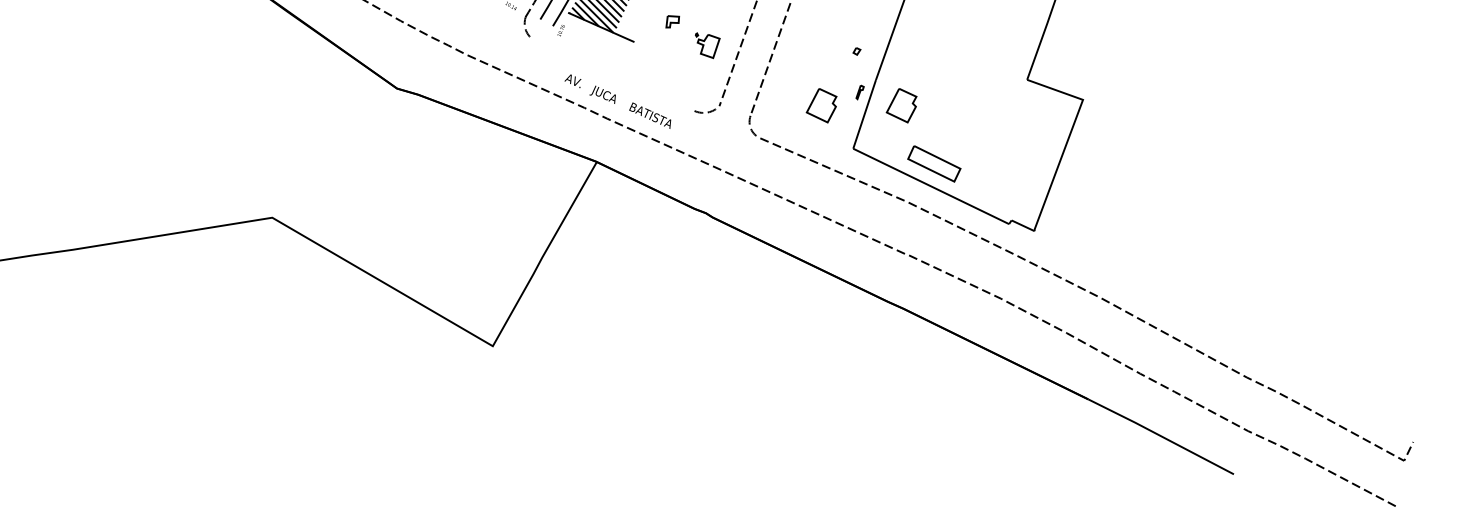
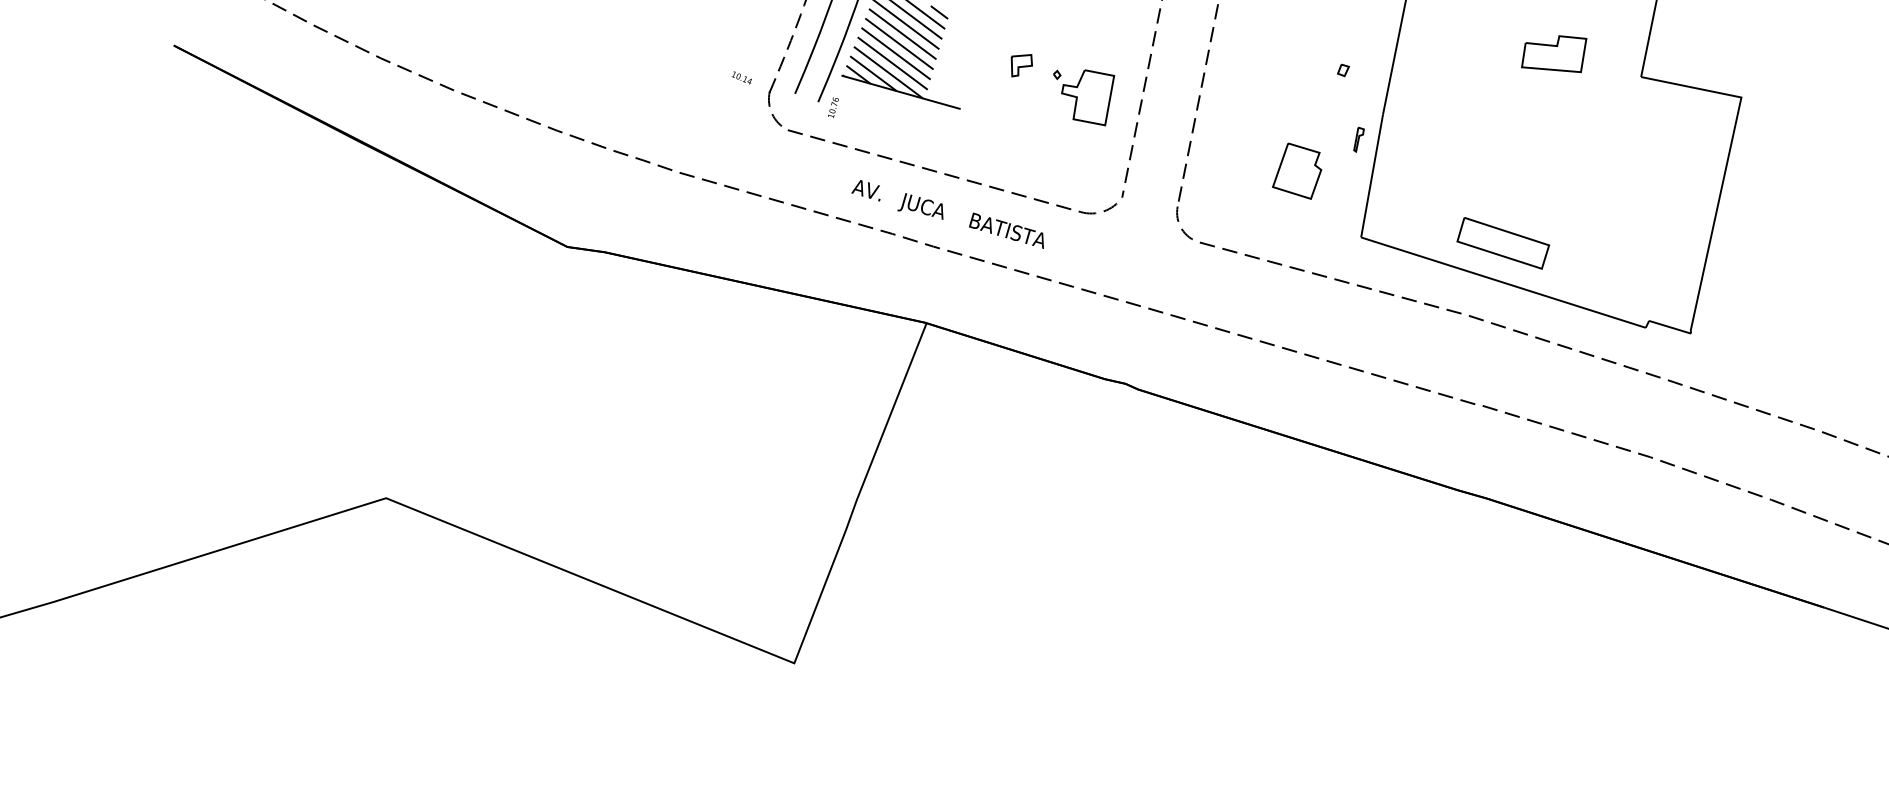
part: (707, 45) -> (1086, 97), size x1.43
part: (978, 60) -> (1553, 55), added
line: (613, 75) -> (933, 171), added
part: (901, 105) -> (1432, 151), removed

